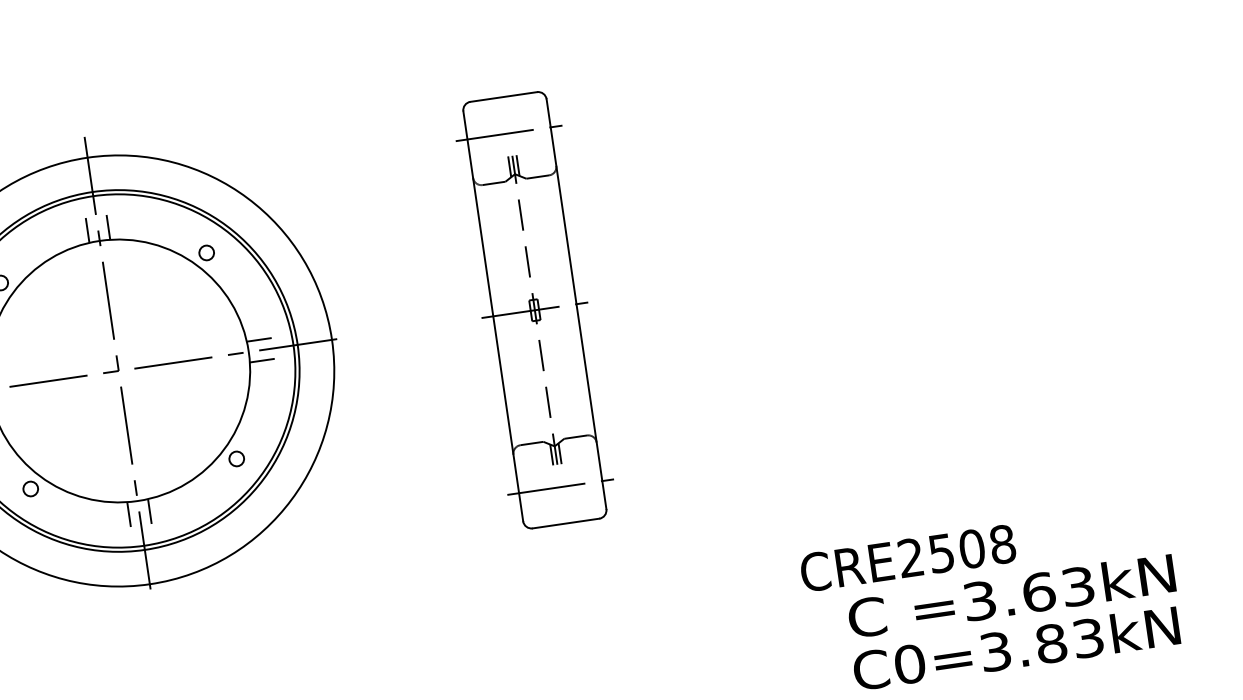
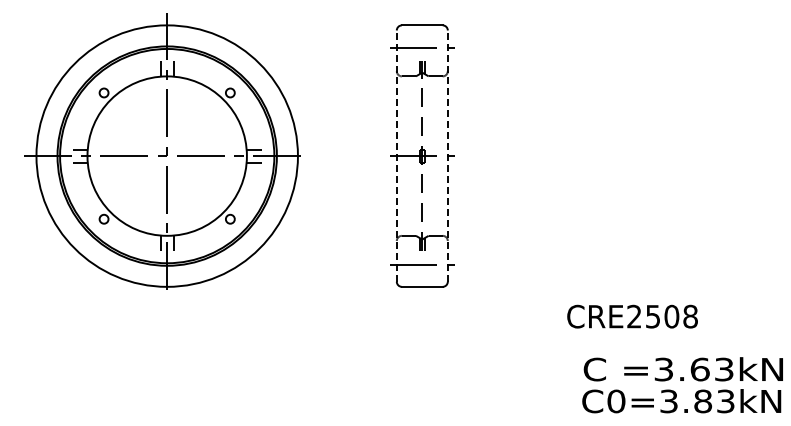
line: (576, 304) -> (447, 156), solid -> dashed
line: (492, 317) -> (396, 156), solid -> dashed
text: (907, 558) -> (632, 316), moved

